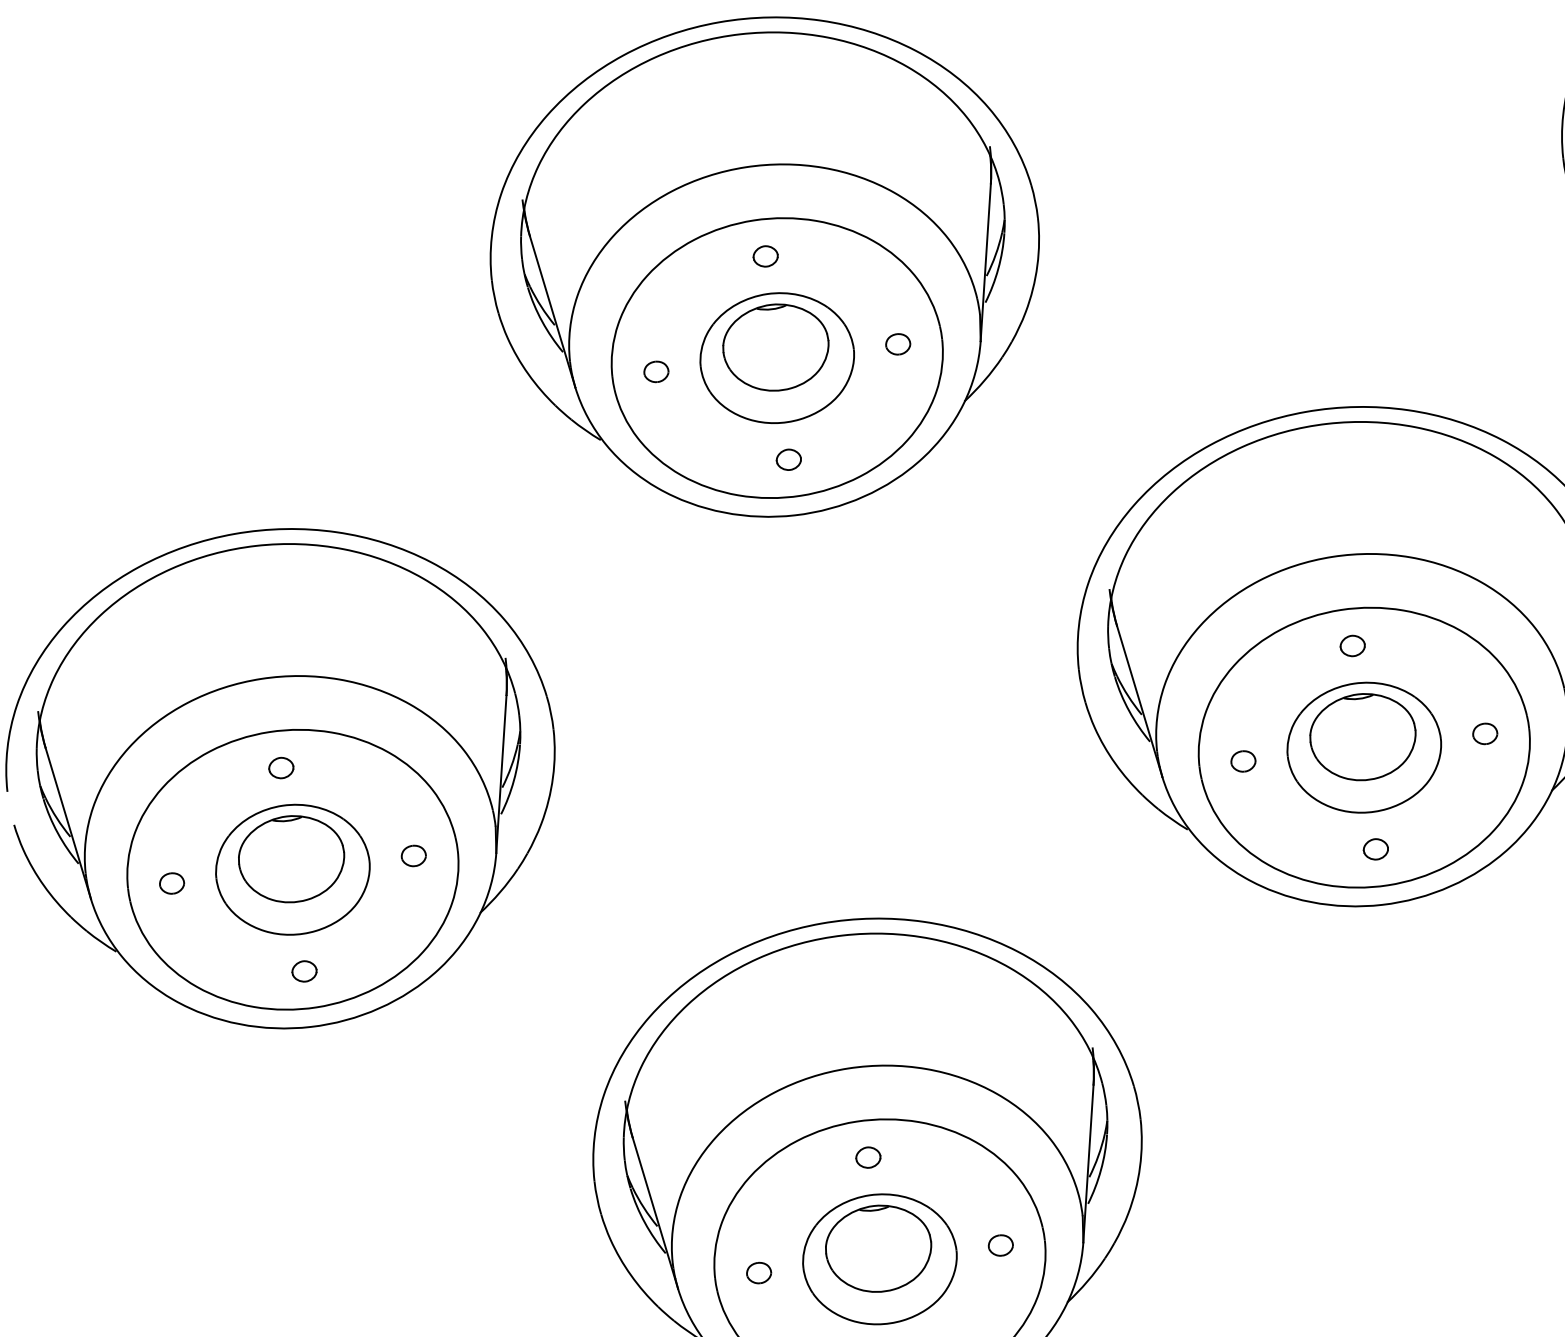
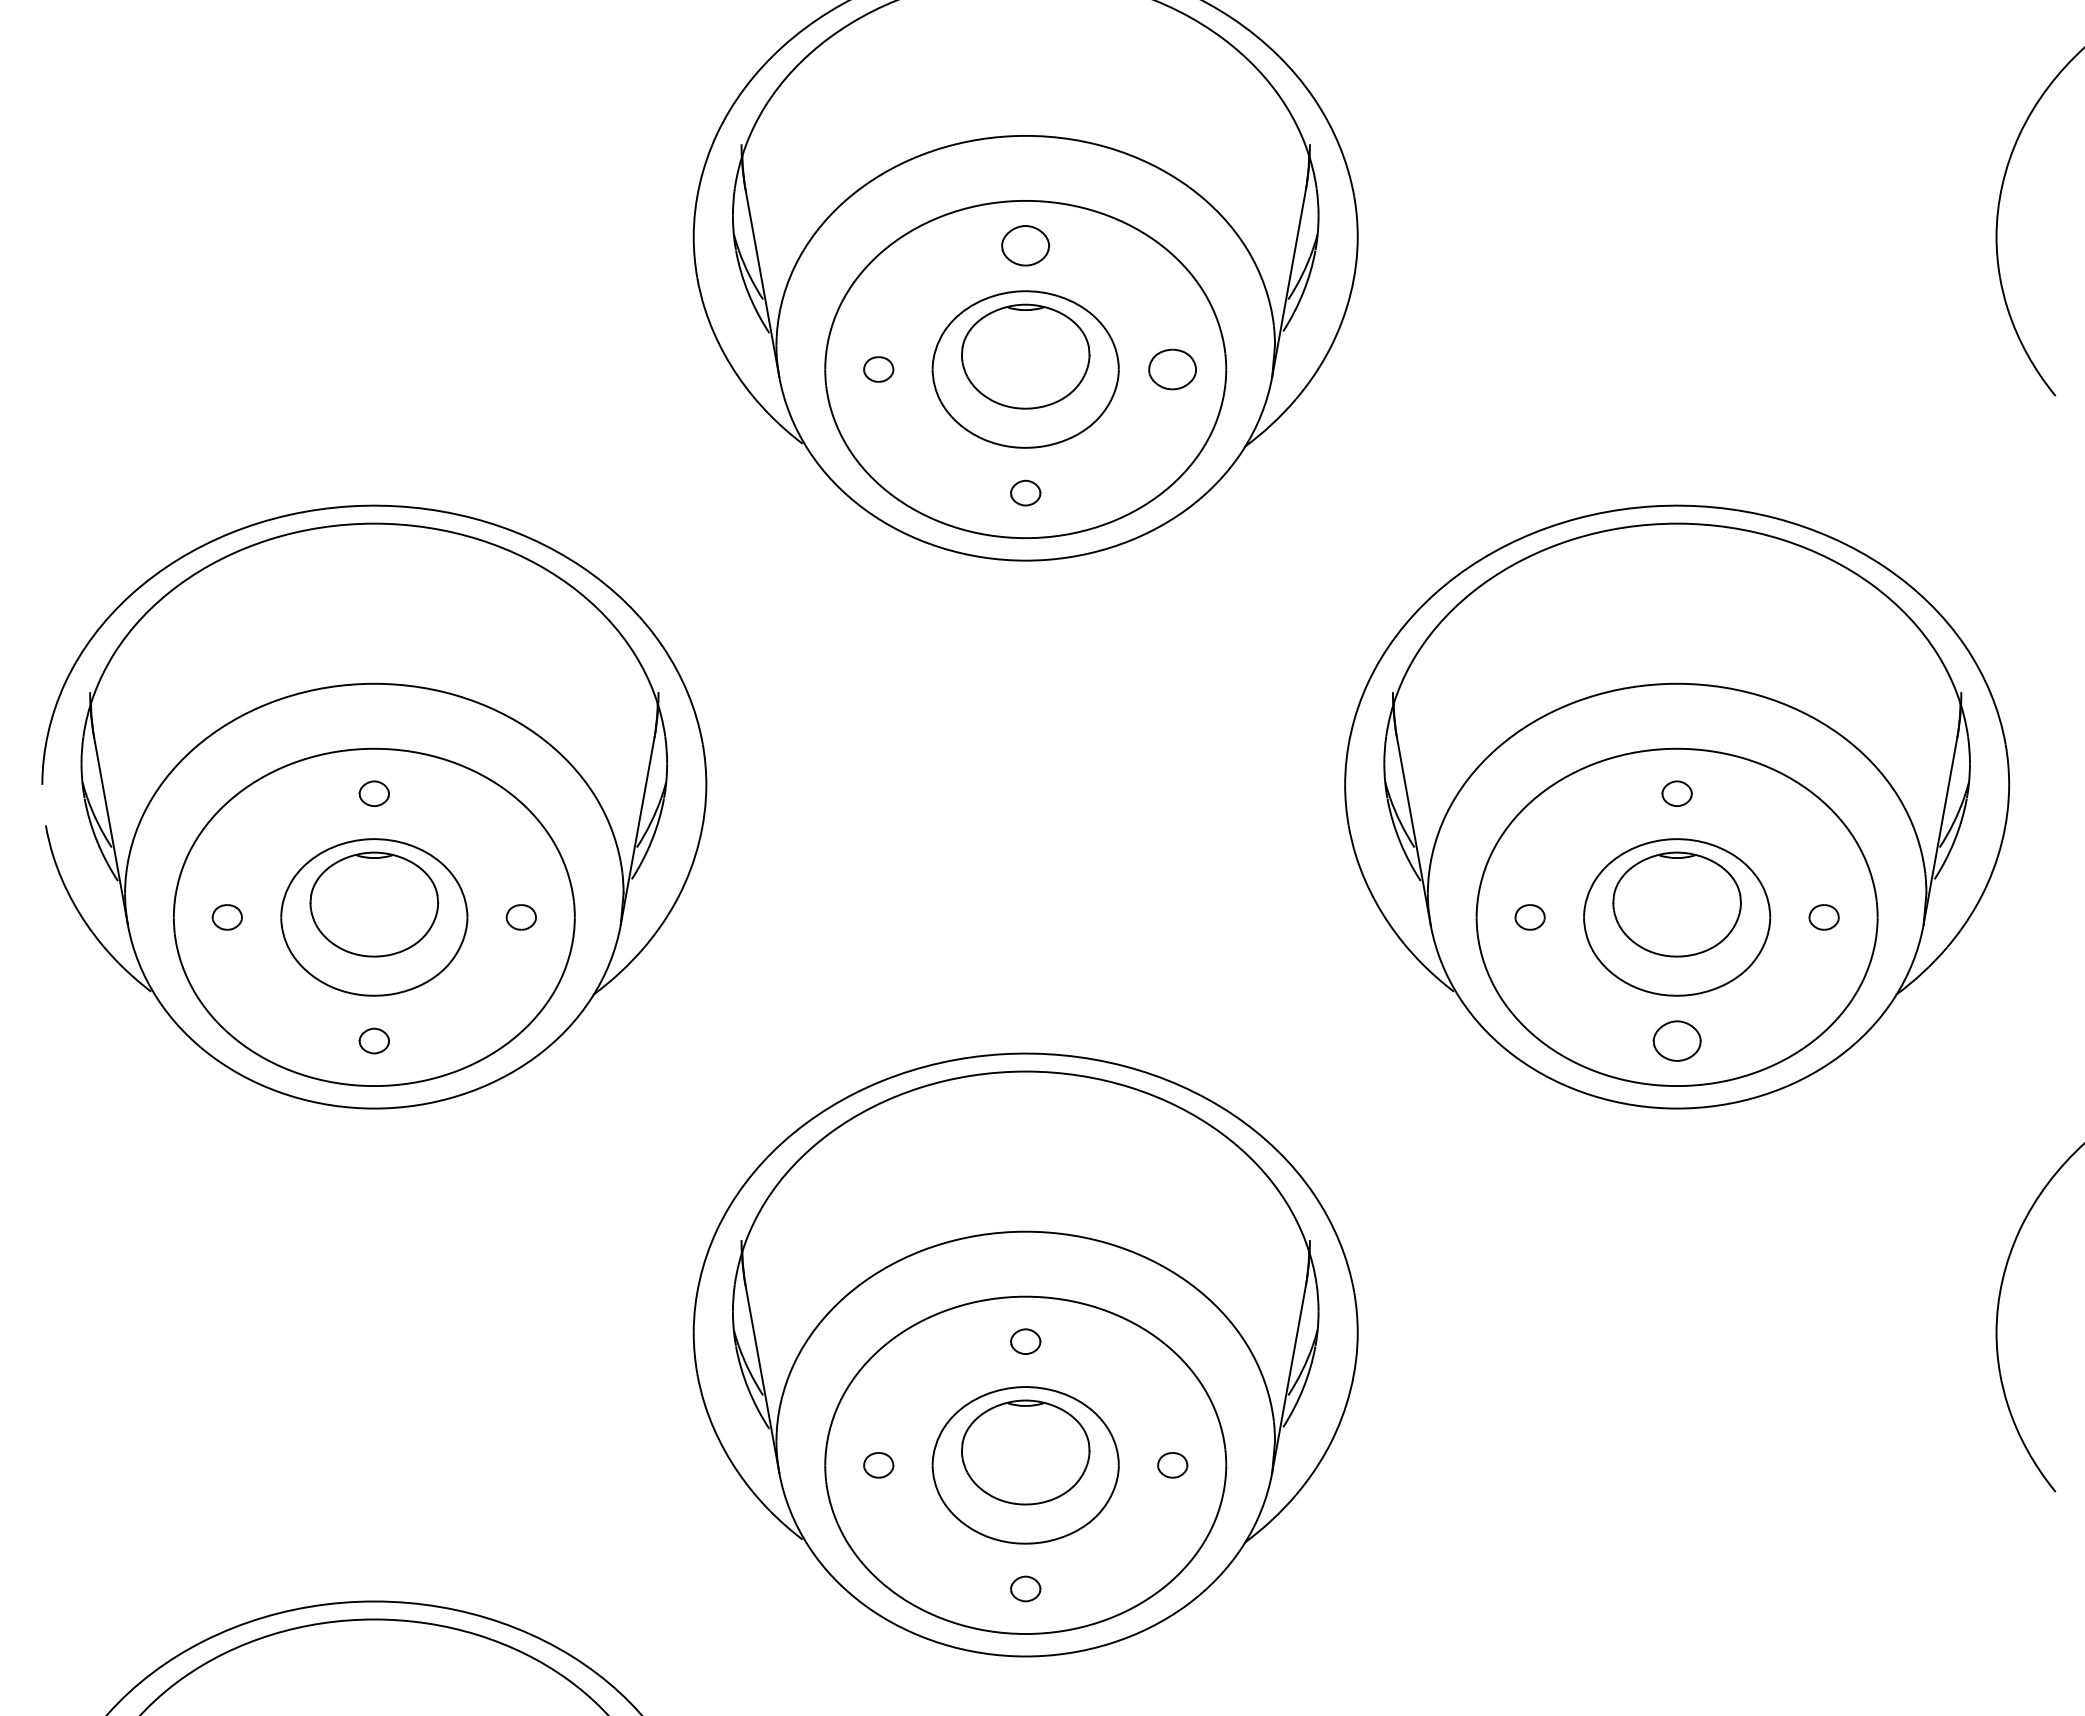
part: (765, 256) -> (1025, 245), size x1.6
part: (897, 344) -> (1172, 369), size x1.6
part: (1375, 848) -> (1676, 1040), size x1.6

